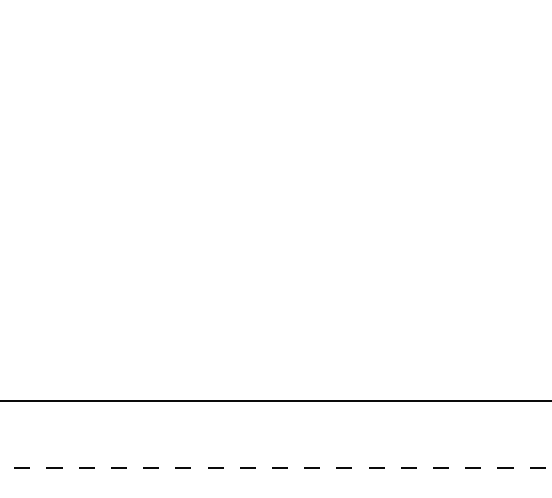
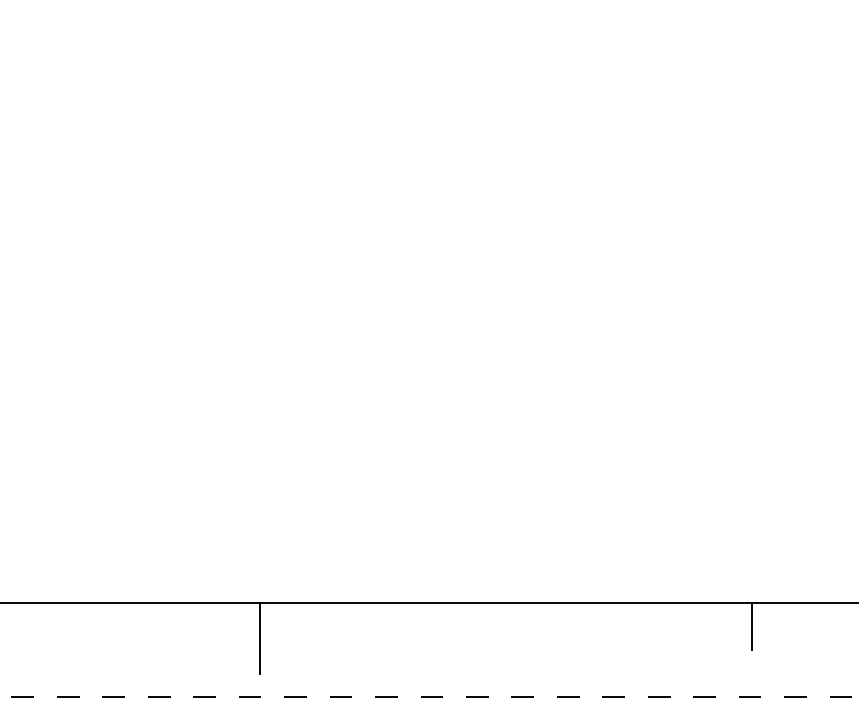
line: (442, 417) -> (752, 626), added
line: (93, 425) -> (259, 638), added

